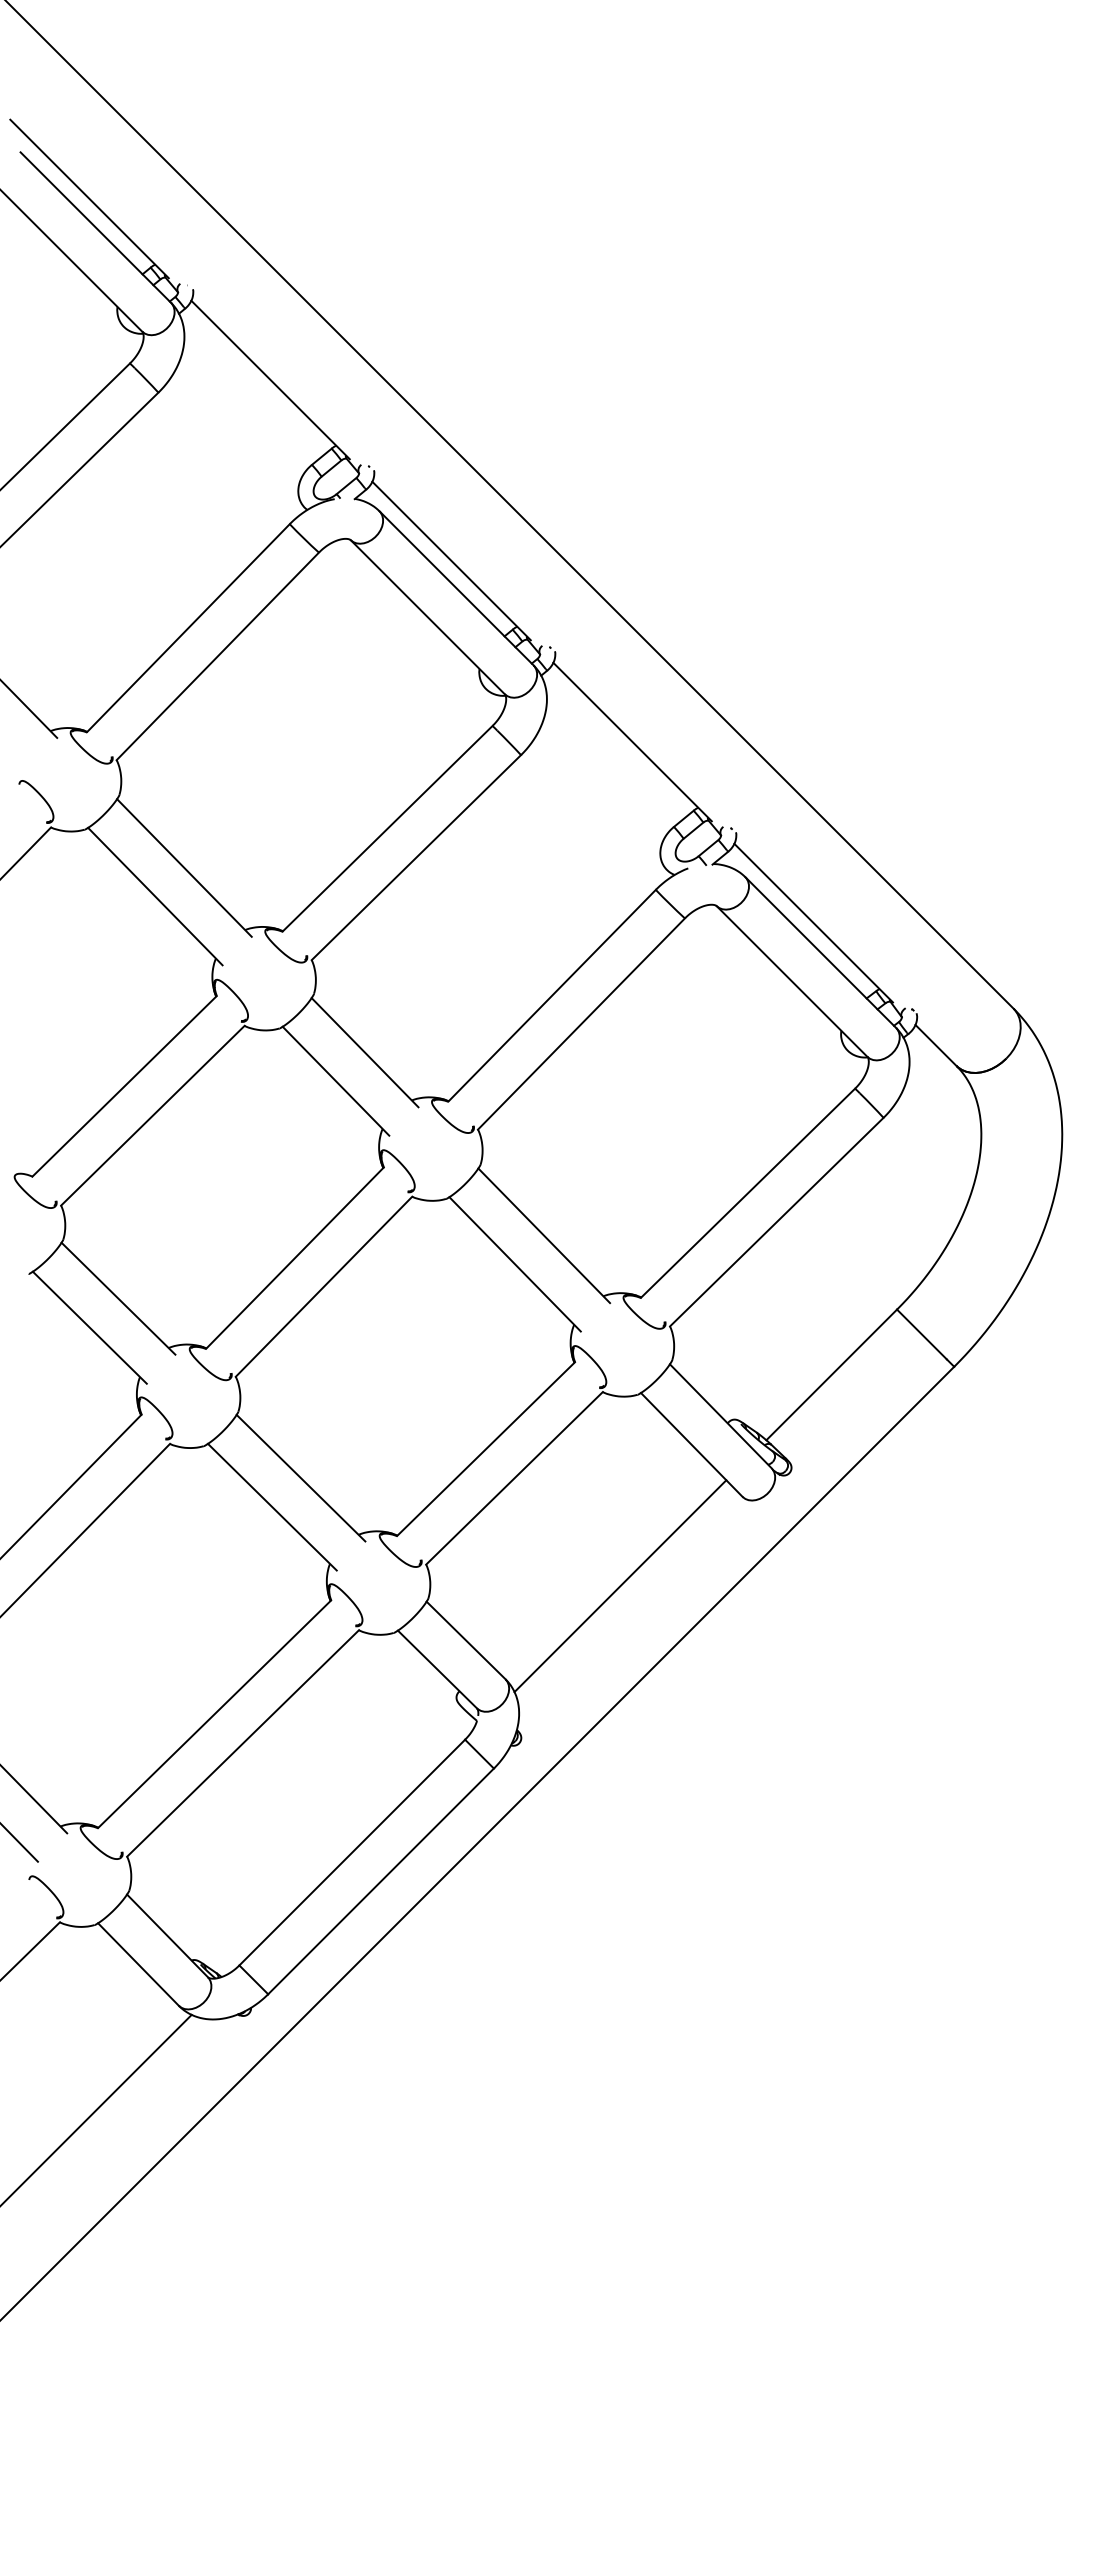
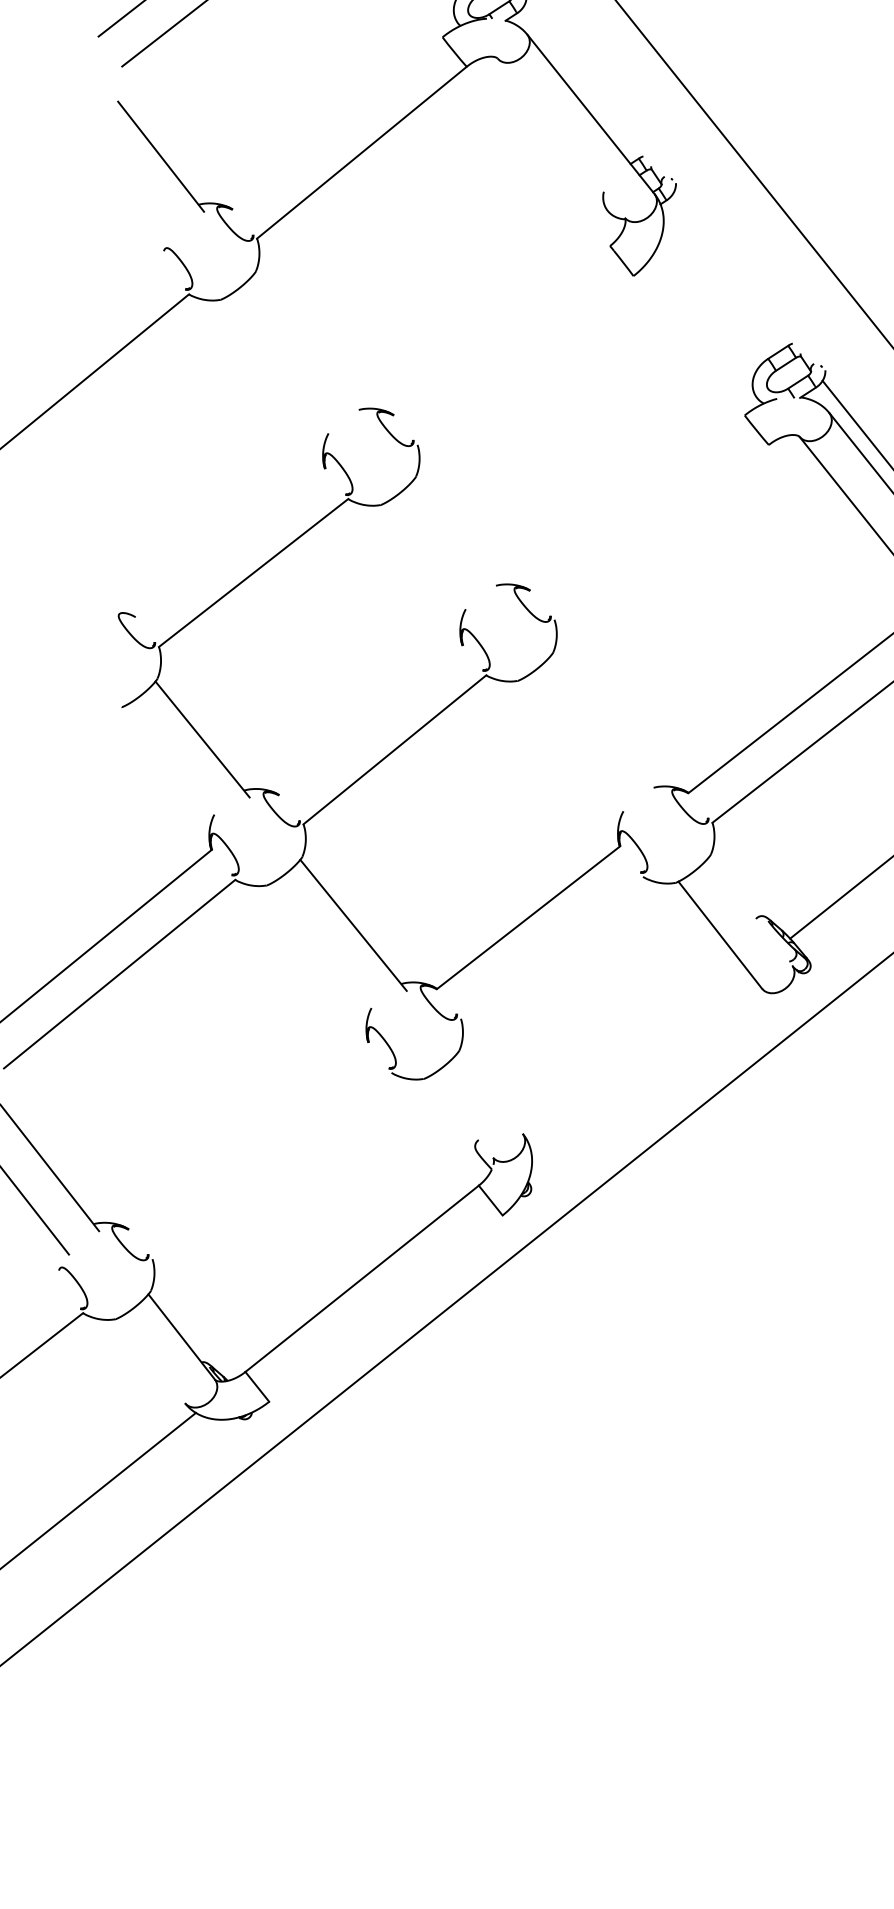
line: (451, 560) -> (589, 87), removed
line: (427, 617) -> (560, 138), removed
line: (188, 627) -> (337, 122), removed
line: (632, 741) -> (738, 275), removed
line: (387, 828) -> (501, 330), removed
line: (416, 857) -> (525, 360), removed
line: (184, 867) -> (308, 345), removed
line: (155, 896) -> (278, 369), removed
line: (551, 995) -> (636, 502), removed
line: (580, 1023) -> (660, 531), removed
line: (364, 1052) -> (456, 536), removed
line: (335, 1080) -> (427, 559), removed
line: (124, 1086) -> (230, 542), removed
line: (544, 1235) -> (605, 725), removed
line: (294, 1257) -> (370, 719), removed
line: (514, 1264) -> (574, 748), removed
line: (89, 1327) -> (172, 763), removed
line: (720, 1416) -> (749, 911), removed
line: (514, 1478) -> (551, 947), removed
line: (271, 1506) -> (323, 948), removed
line: (620, 1586) -> (639, 1059), removed
line: (465, 1640) -> (489, 1093), removed
line: (437, 1669) -> (460, 1117), removed
line: (214, 1713) -> (248, 1135), removed
line: (243, 1743) -> (272, 1166), removed
line: (380, 1881) -> (385, 1308), removed
line: (138, 1964) -> (151, 1360), removed

